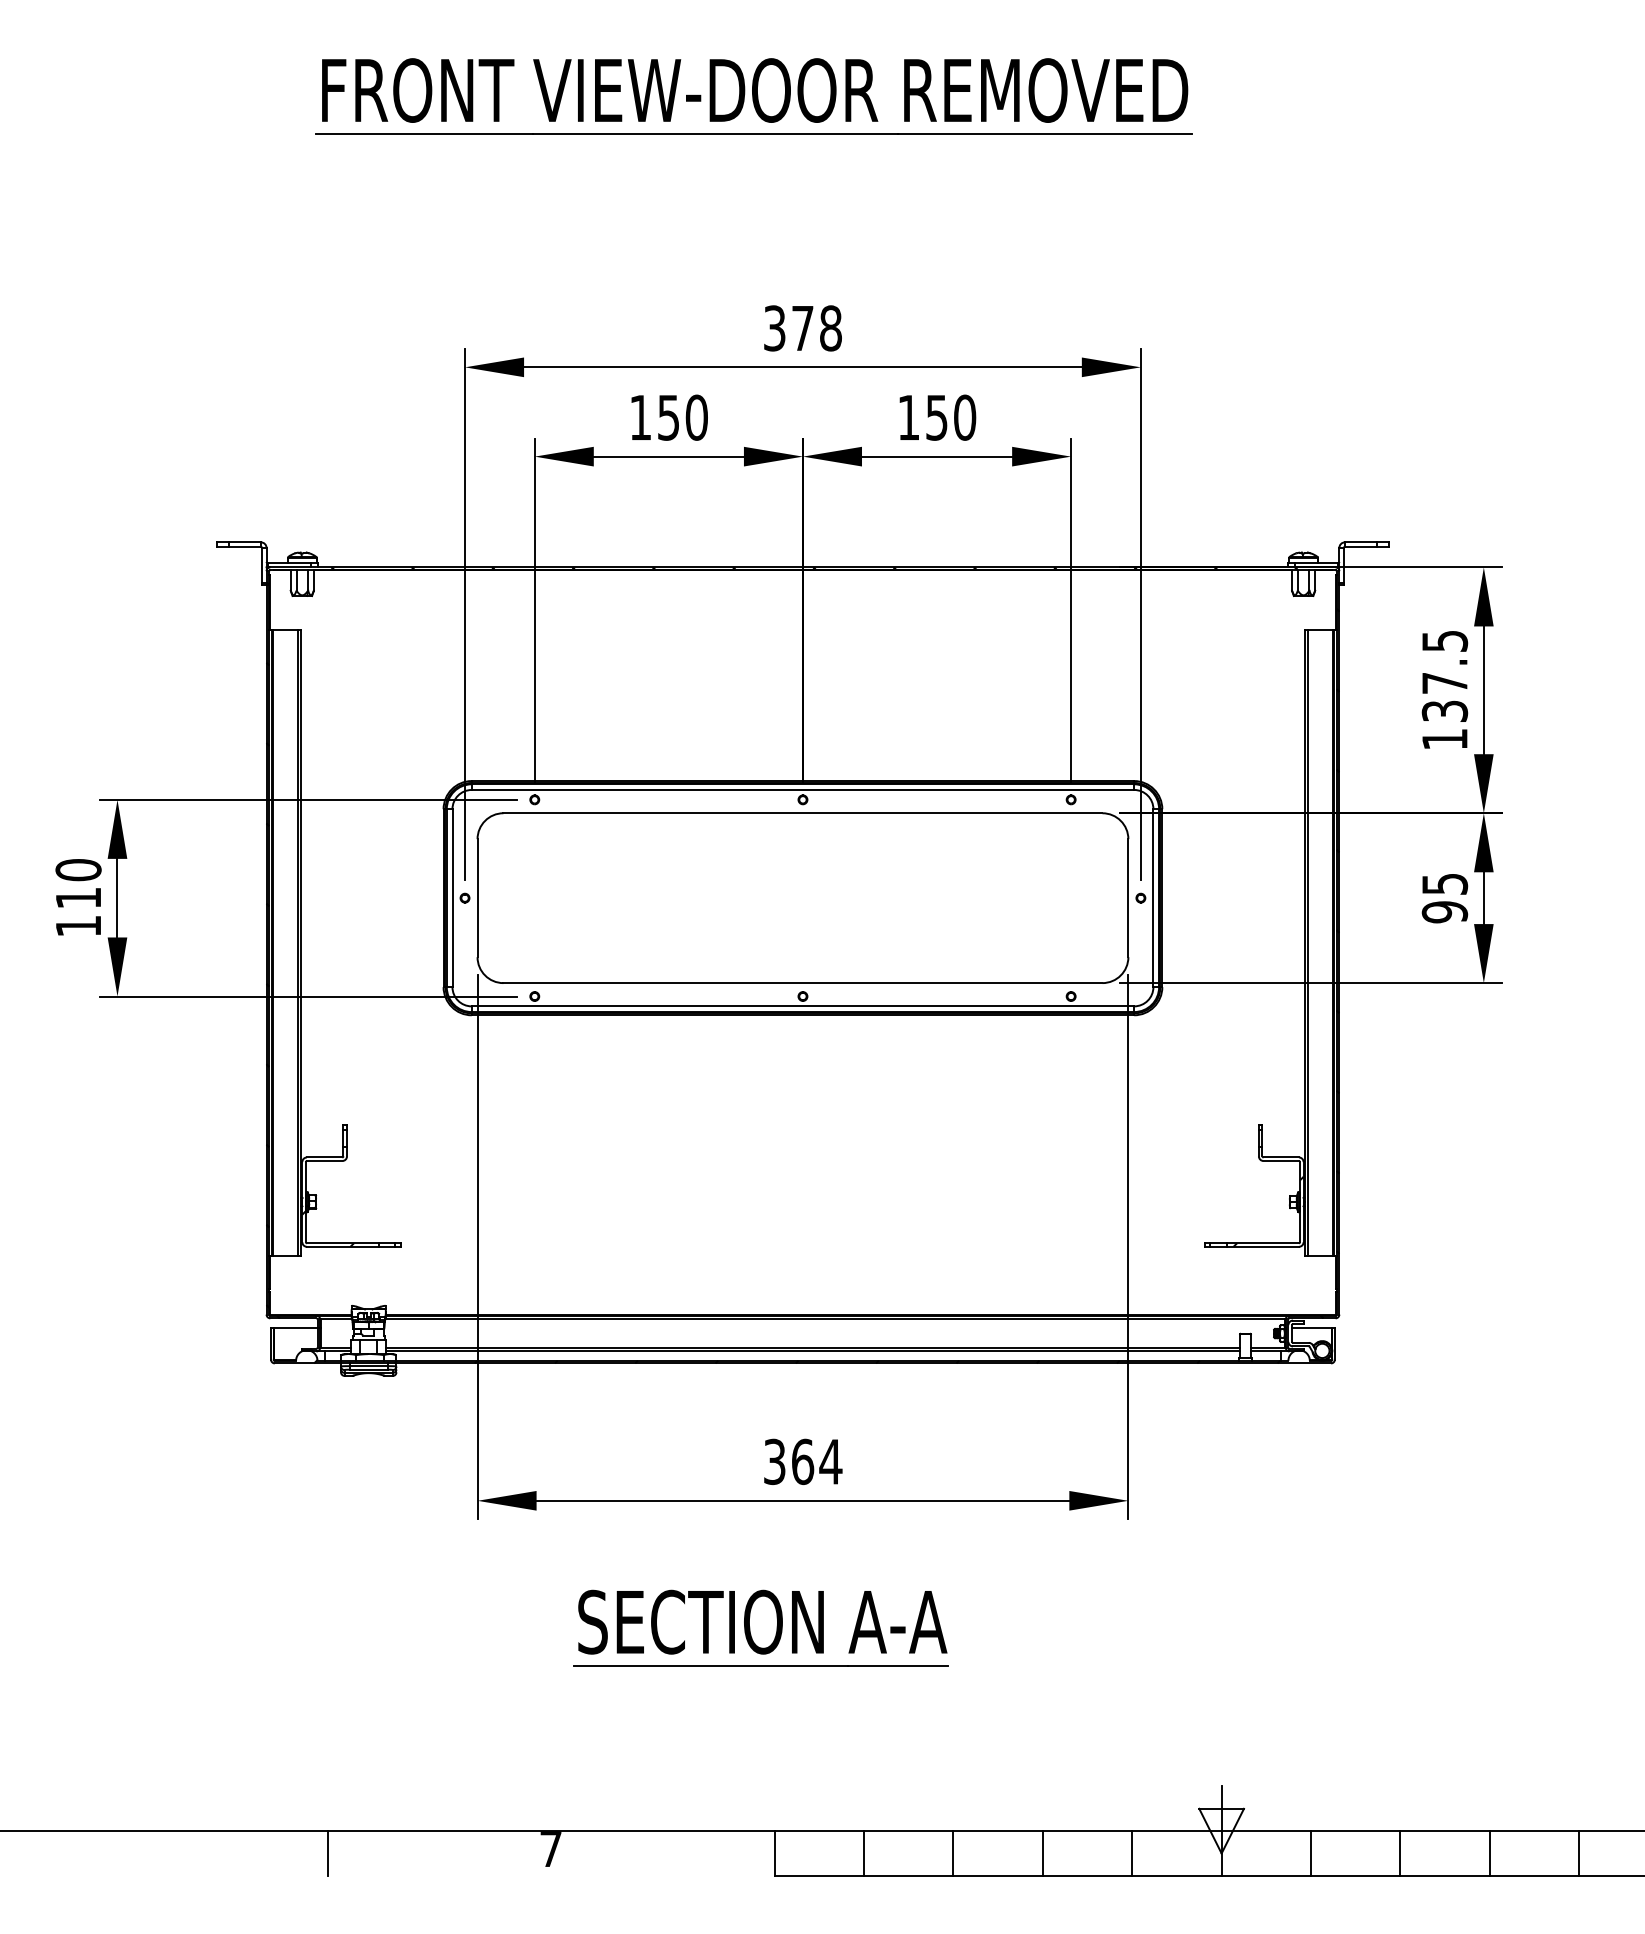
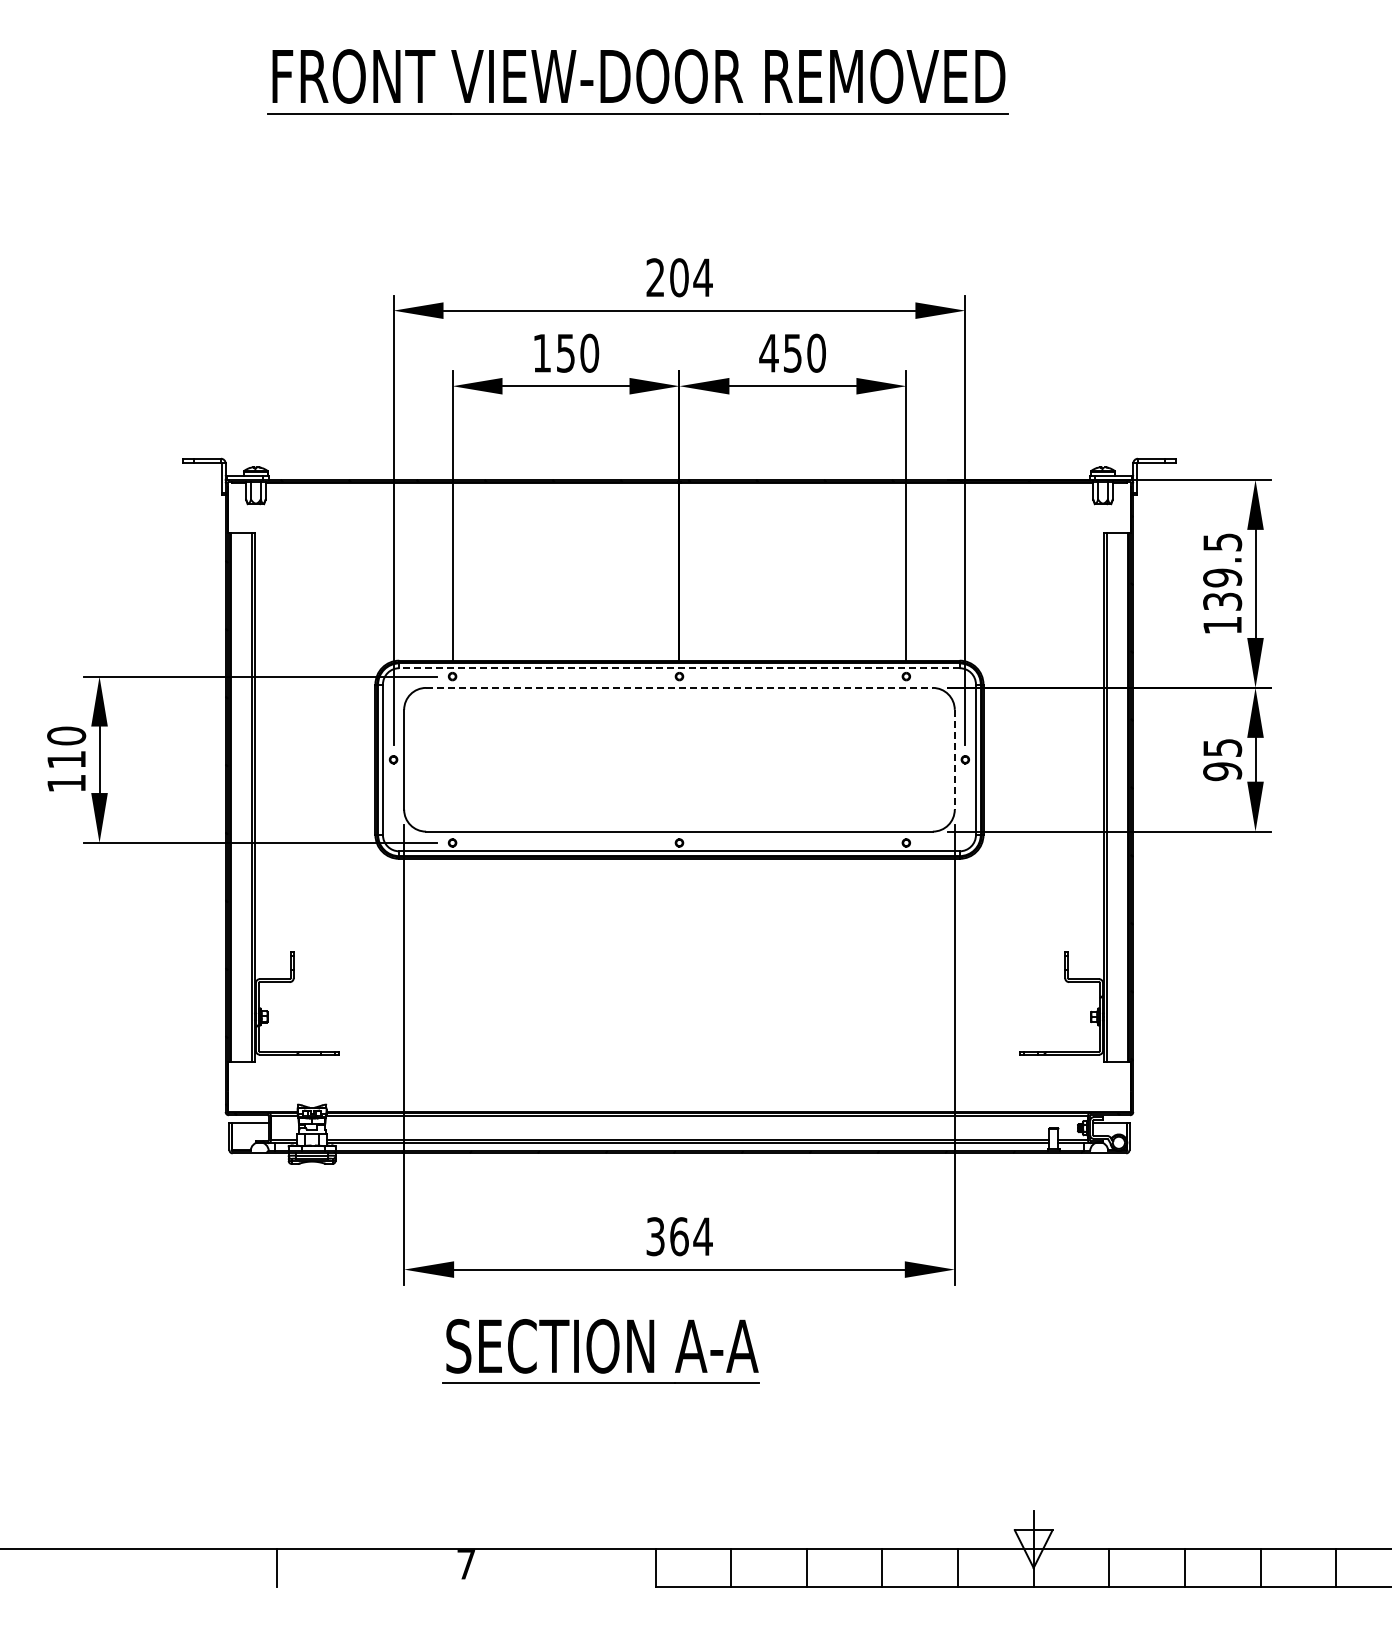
text: (802, 328) -> (679, 277), 378 -> 204
text: (908, 417) -> (768, 353), 150 -> 450
text: (1444, 682) -> (1222, 577), 137.5 -> 139.5
line: (801, 790) -> (678, 668), solid -> dashed
line: (802, 812) -> (679, 687), solid -> dashed
line: (1128, 897) -> (954, 759), solid -> dashed
part: (760, 1628) -> (600, 1351), moved

